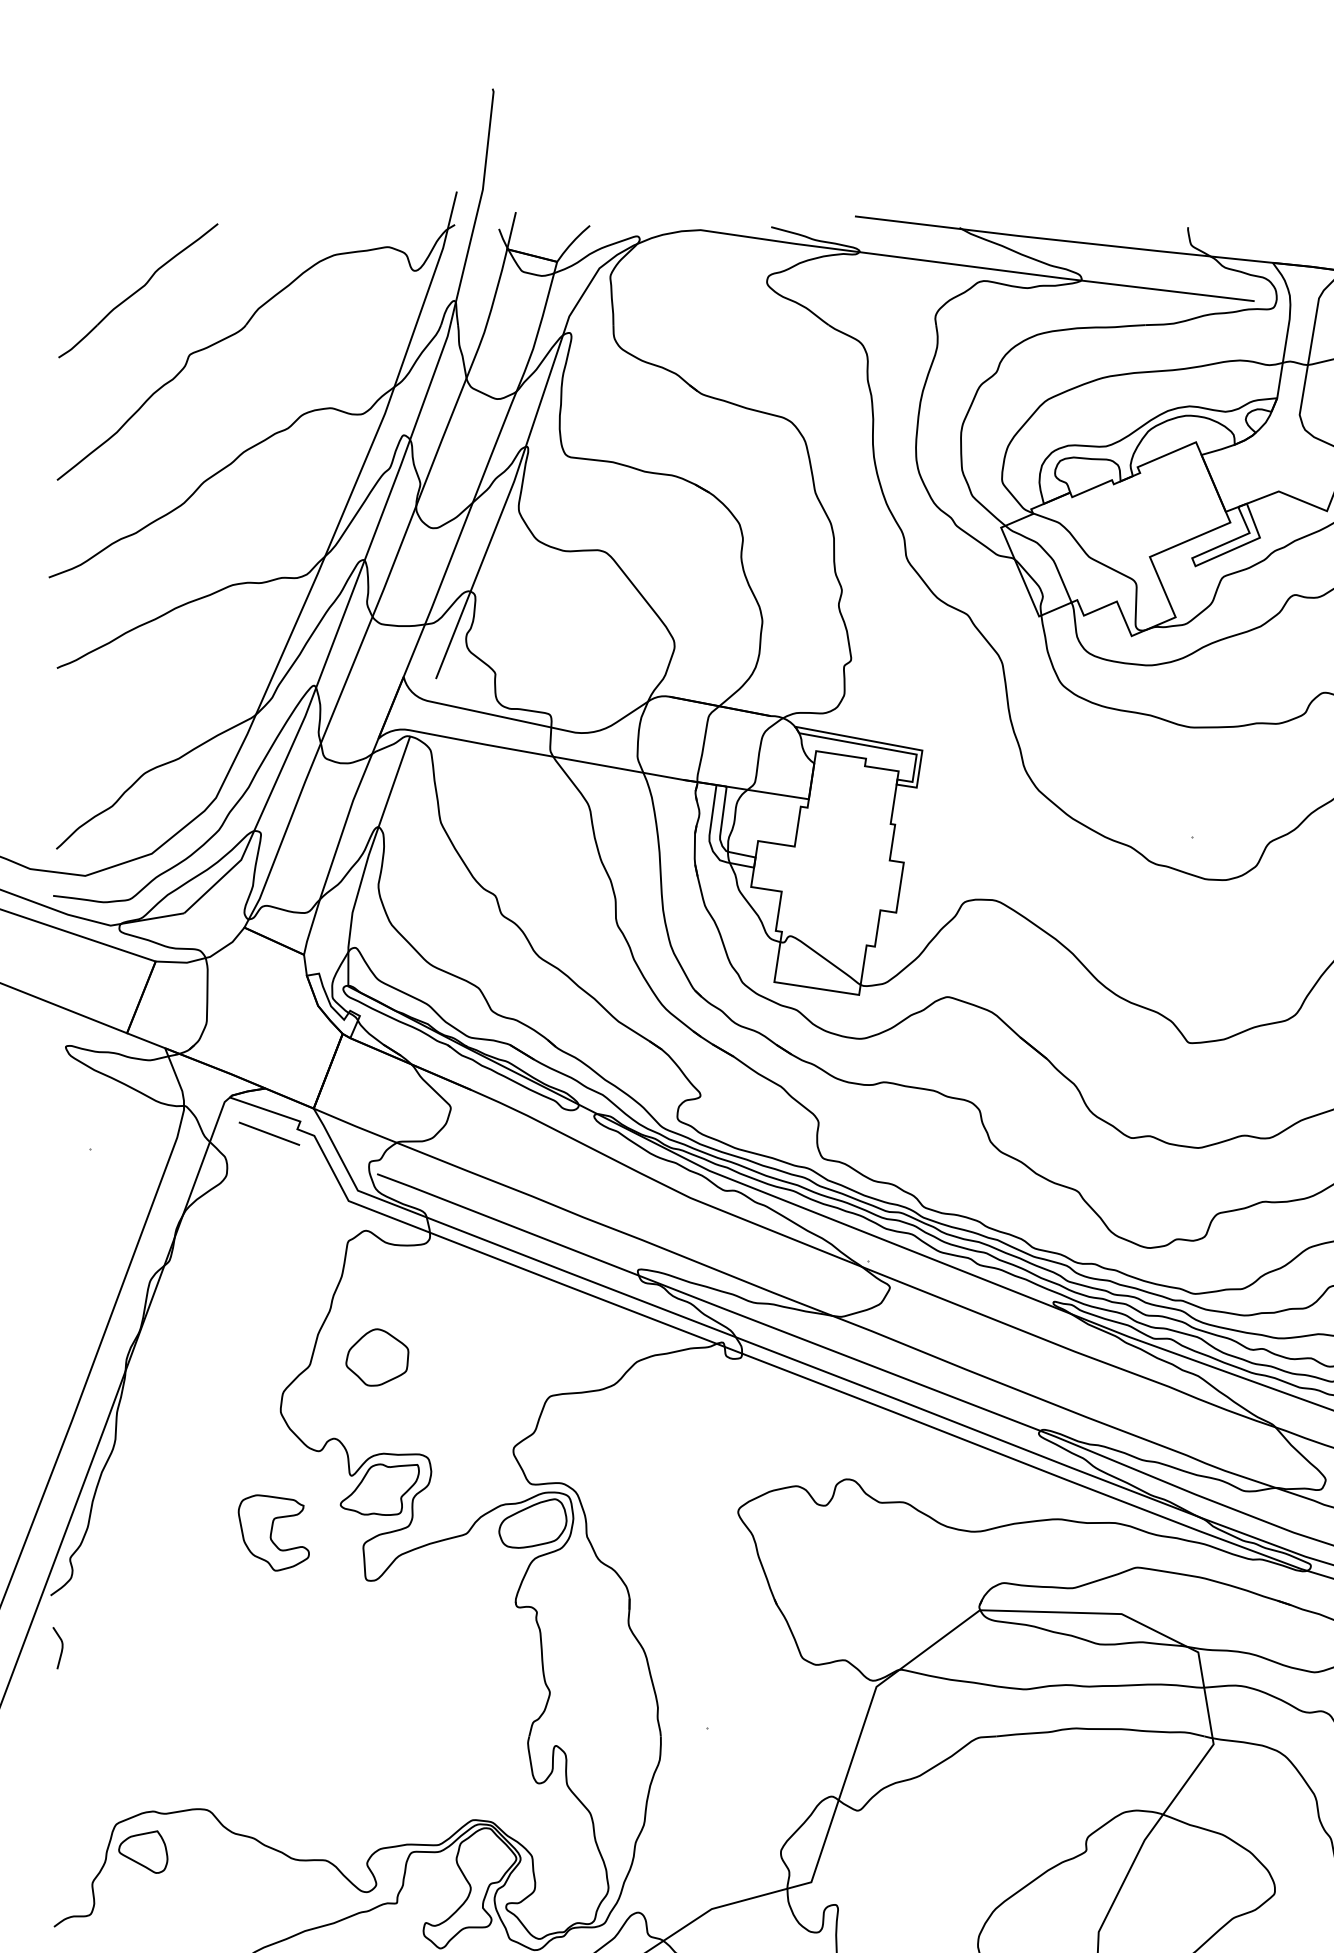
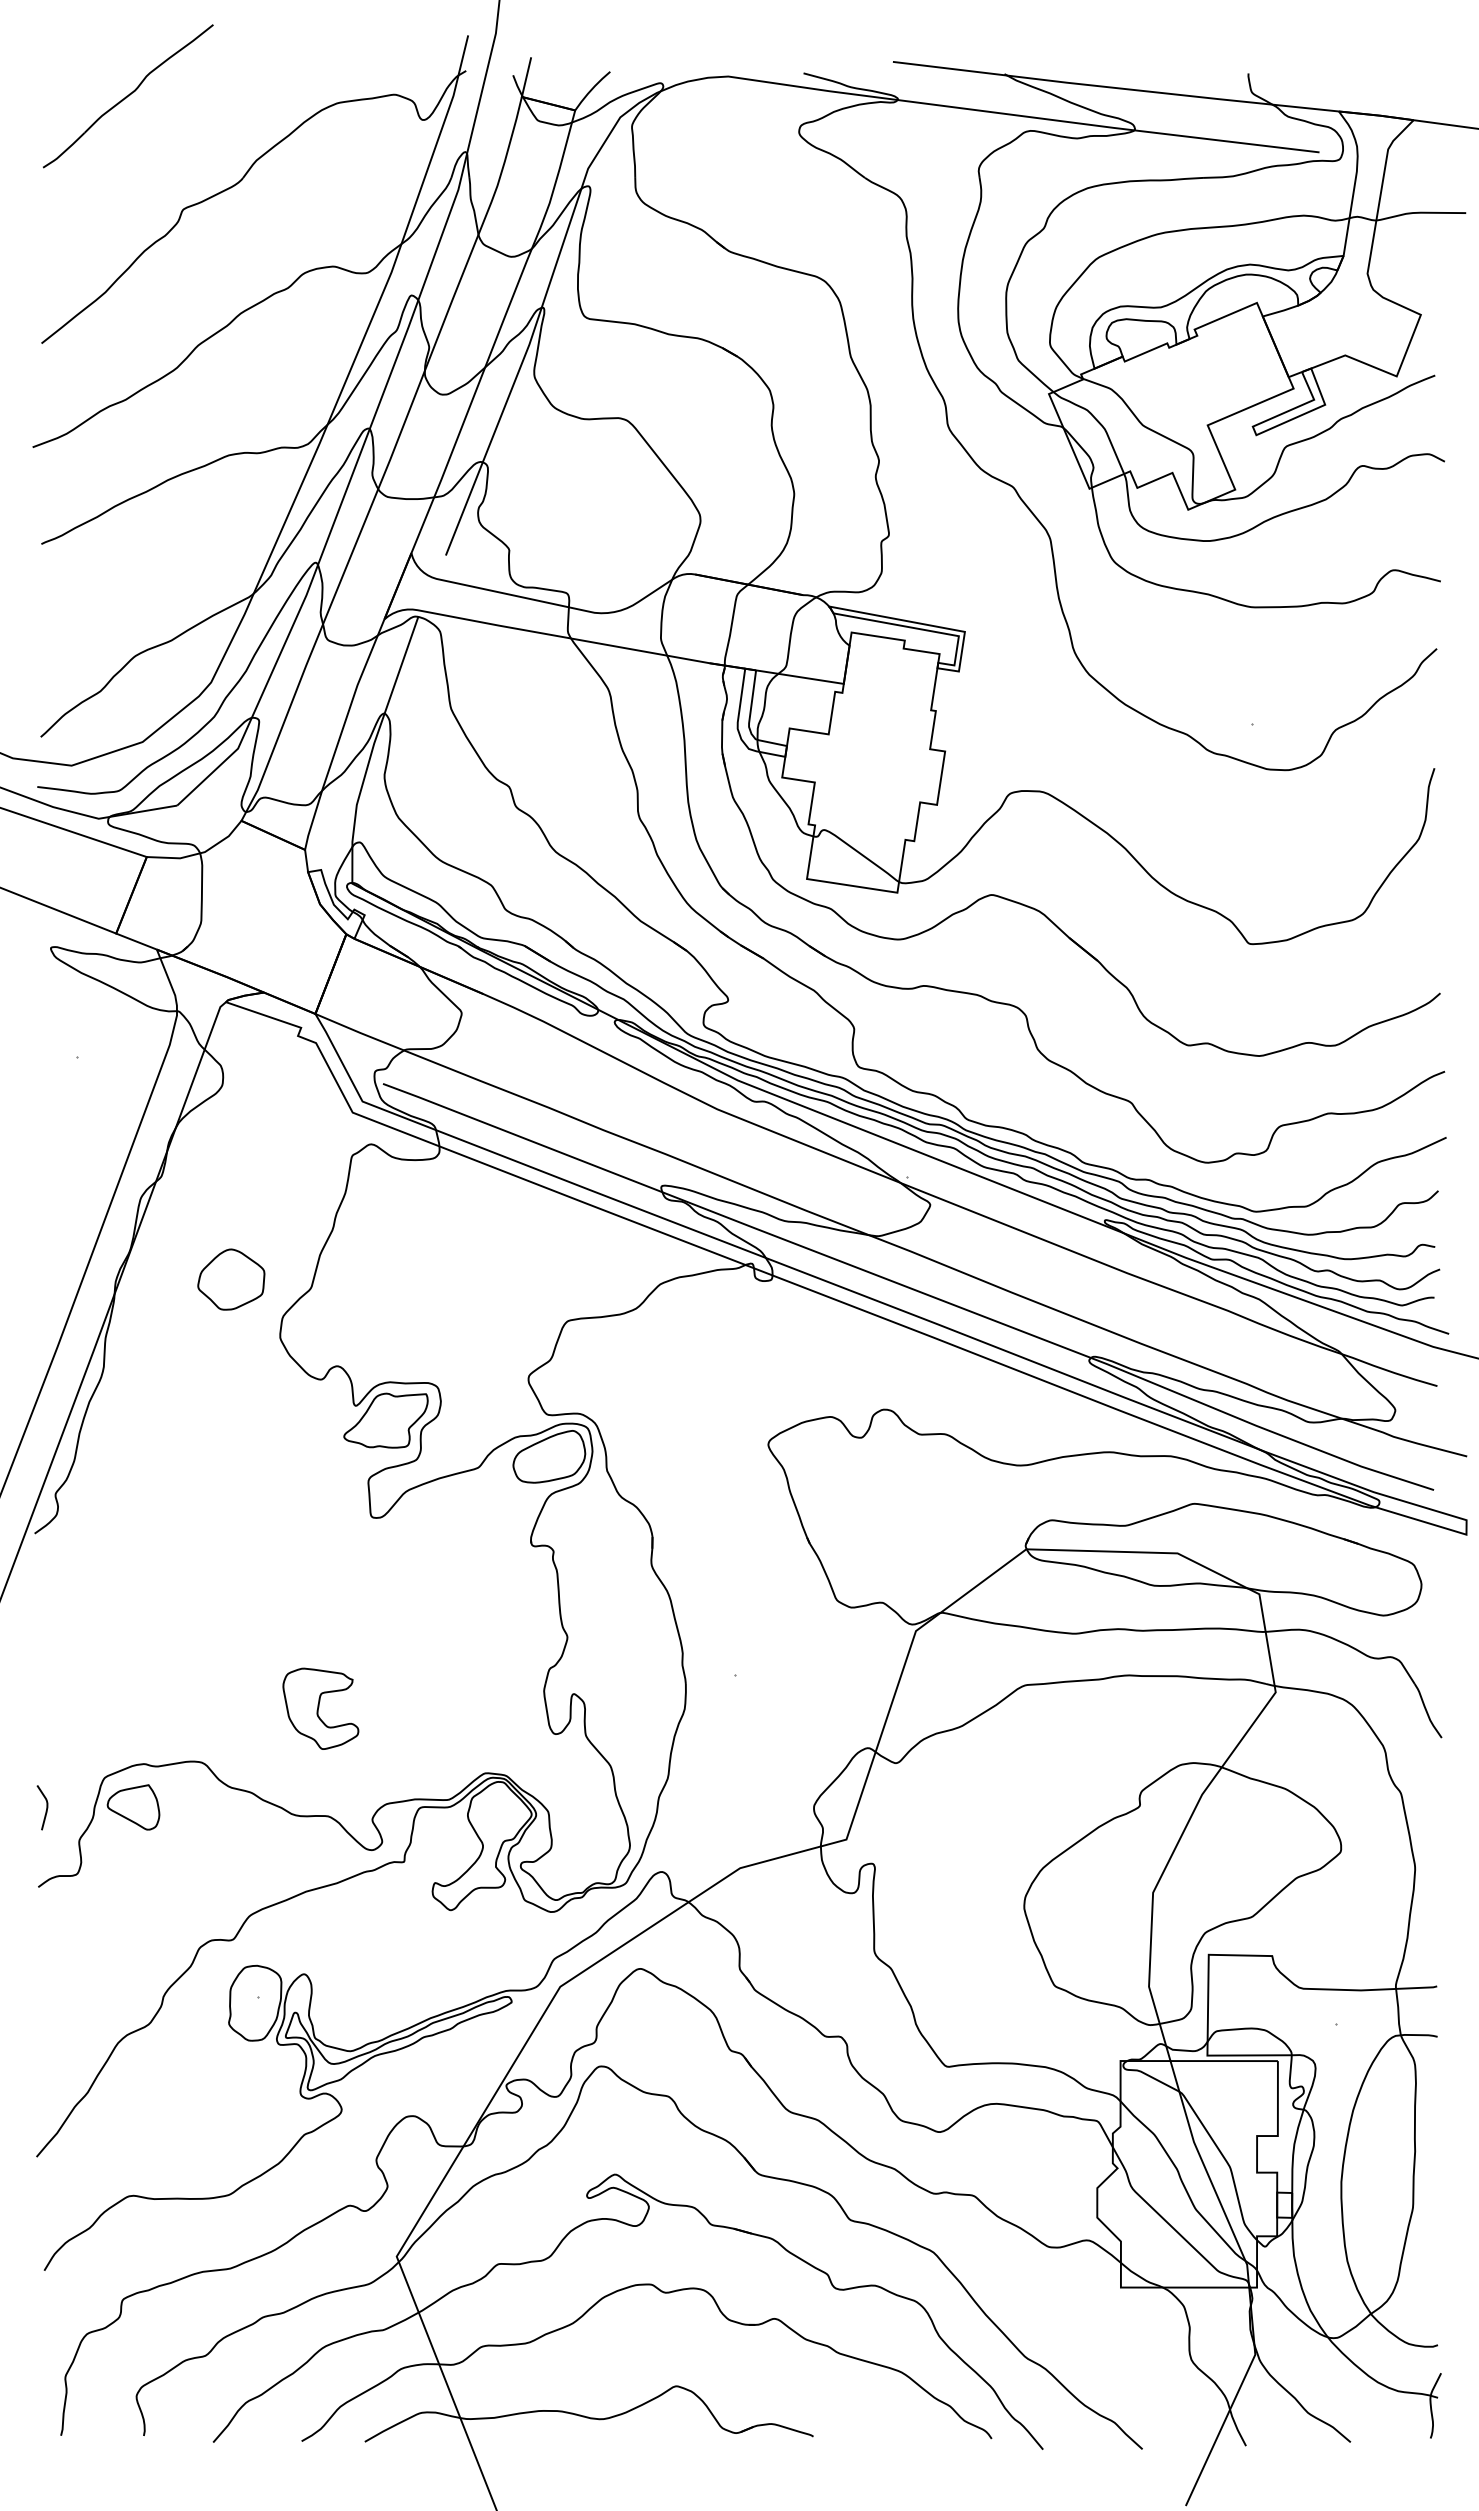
part: (138, 290) -> (128, 96), moved
line: (268, 1133) -> (267, 1040), removed
part: (377, 1357) -> (231, 1279), moved
part: (273, 1532) -> (320, 1708), moved
curve: (61, 1647) -> (46, 1807), moved

